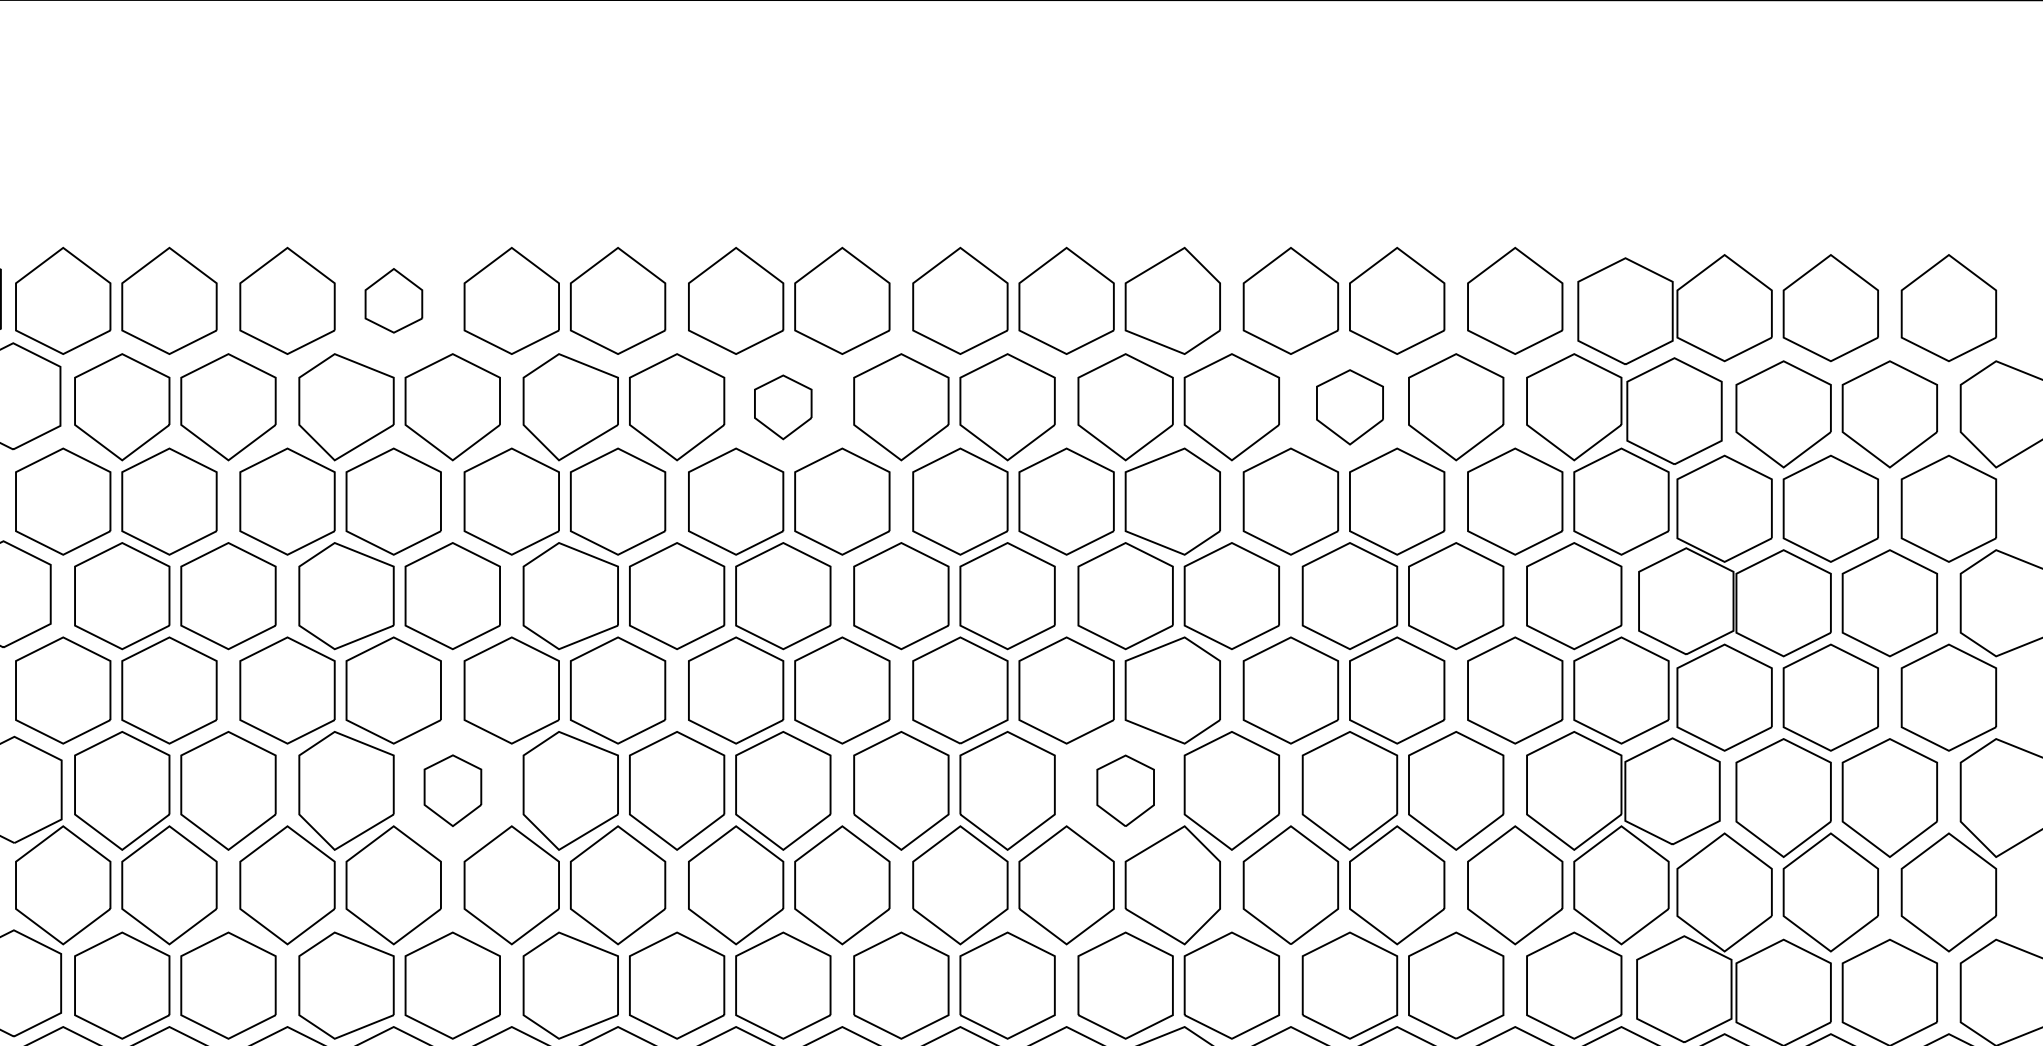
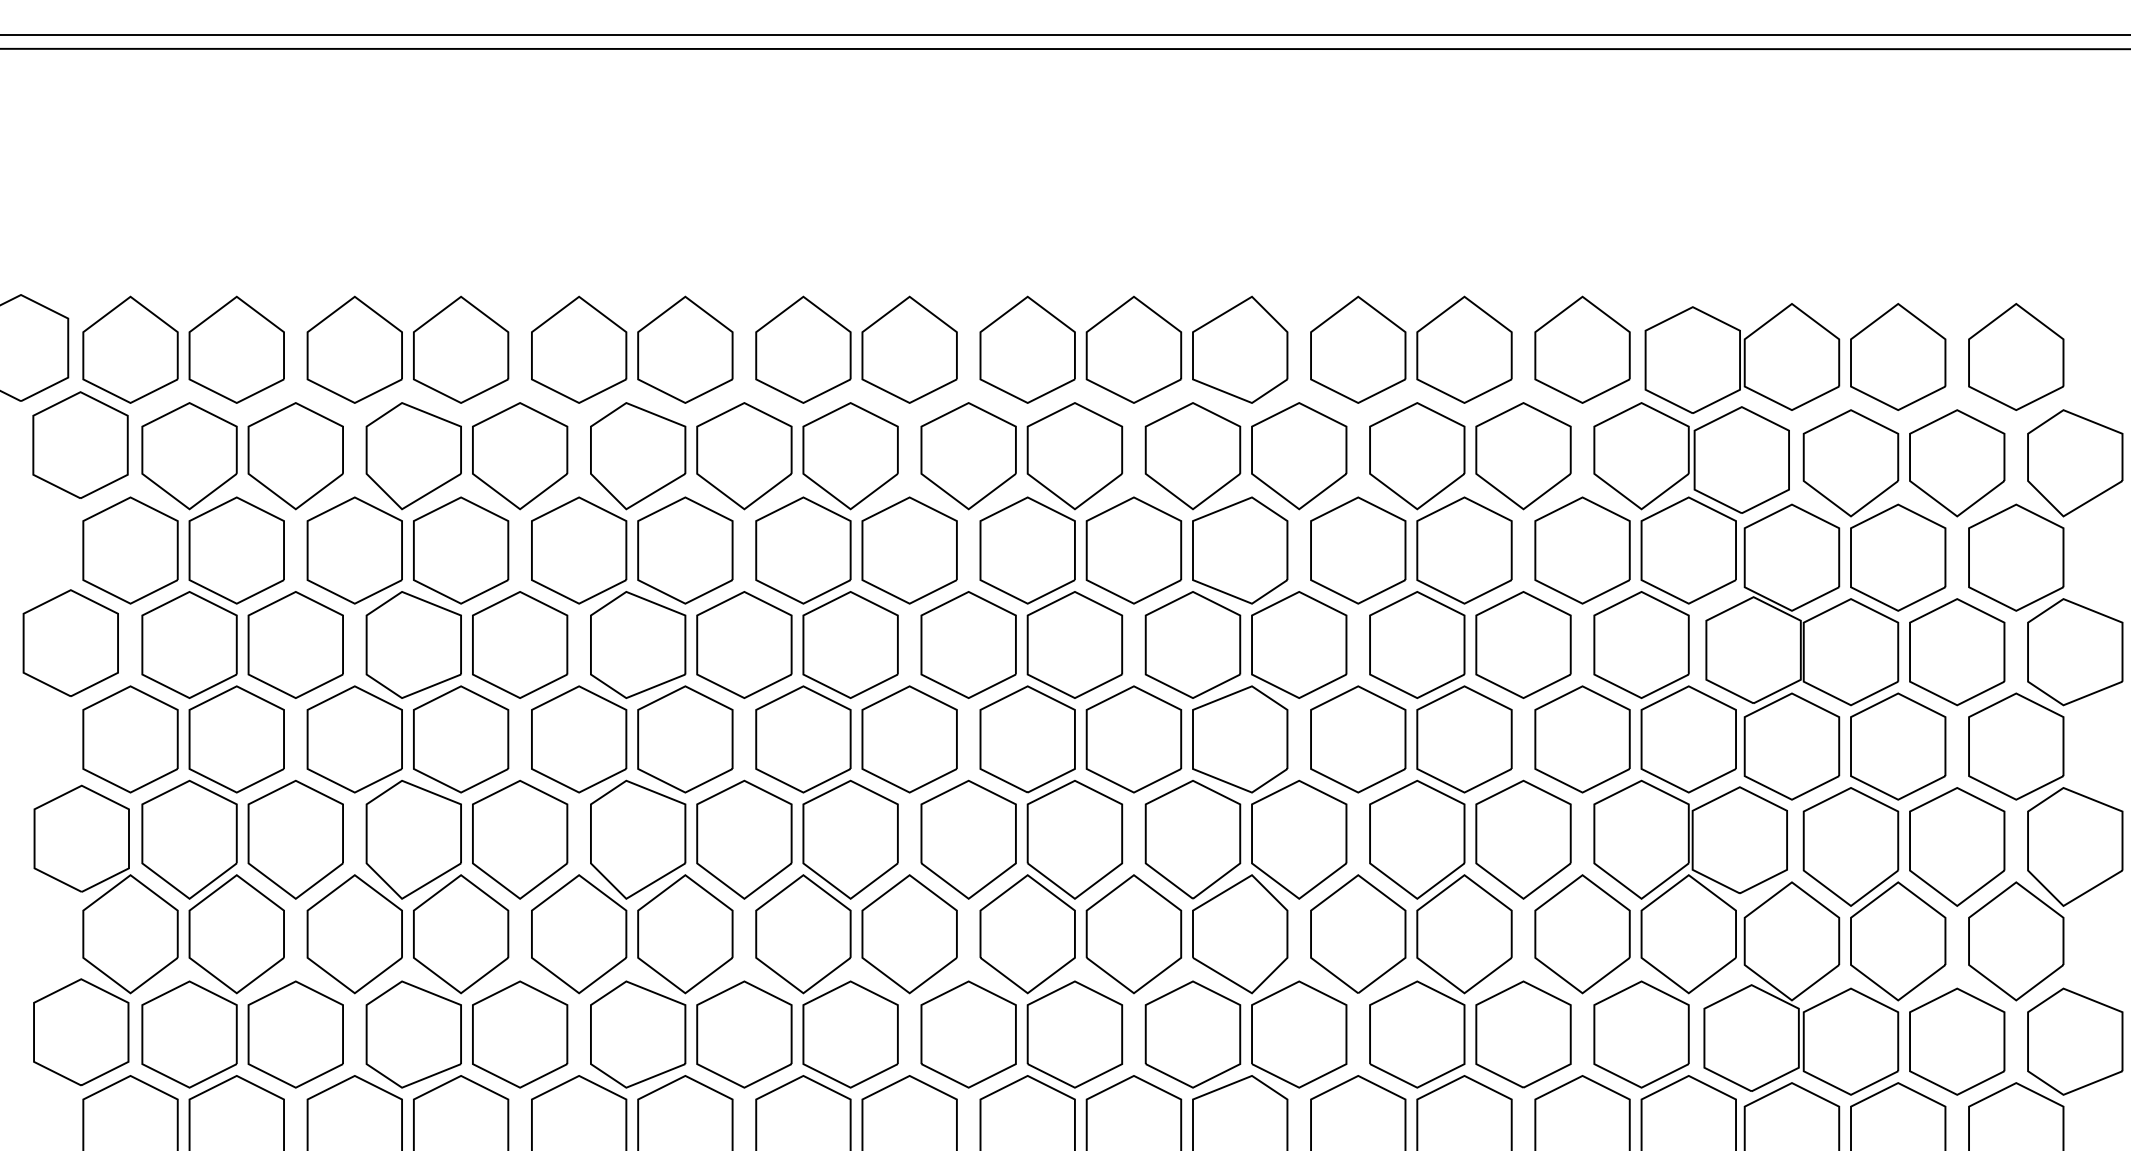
part: (394, 300) -> (461, 349), size x1.67
part: (783, 407) -> (850, 456), size x1.67
part: (1350, 407) -> (1417, 456), size x1.43
part: (453, 790) -> (520, 839), size x1.67
part: (1125, 790) -> (1192, 839), size x1.67

